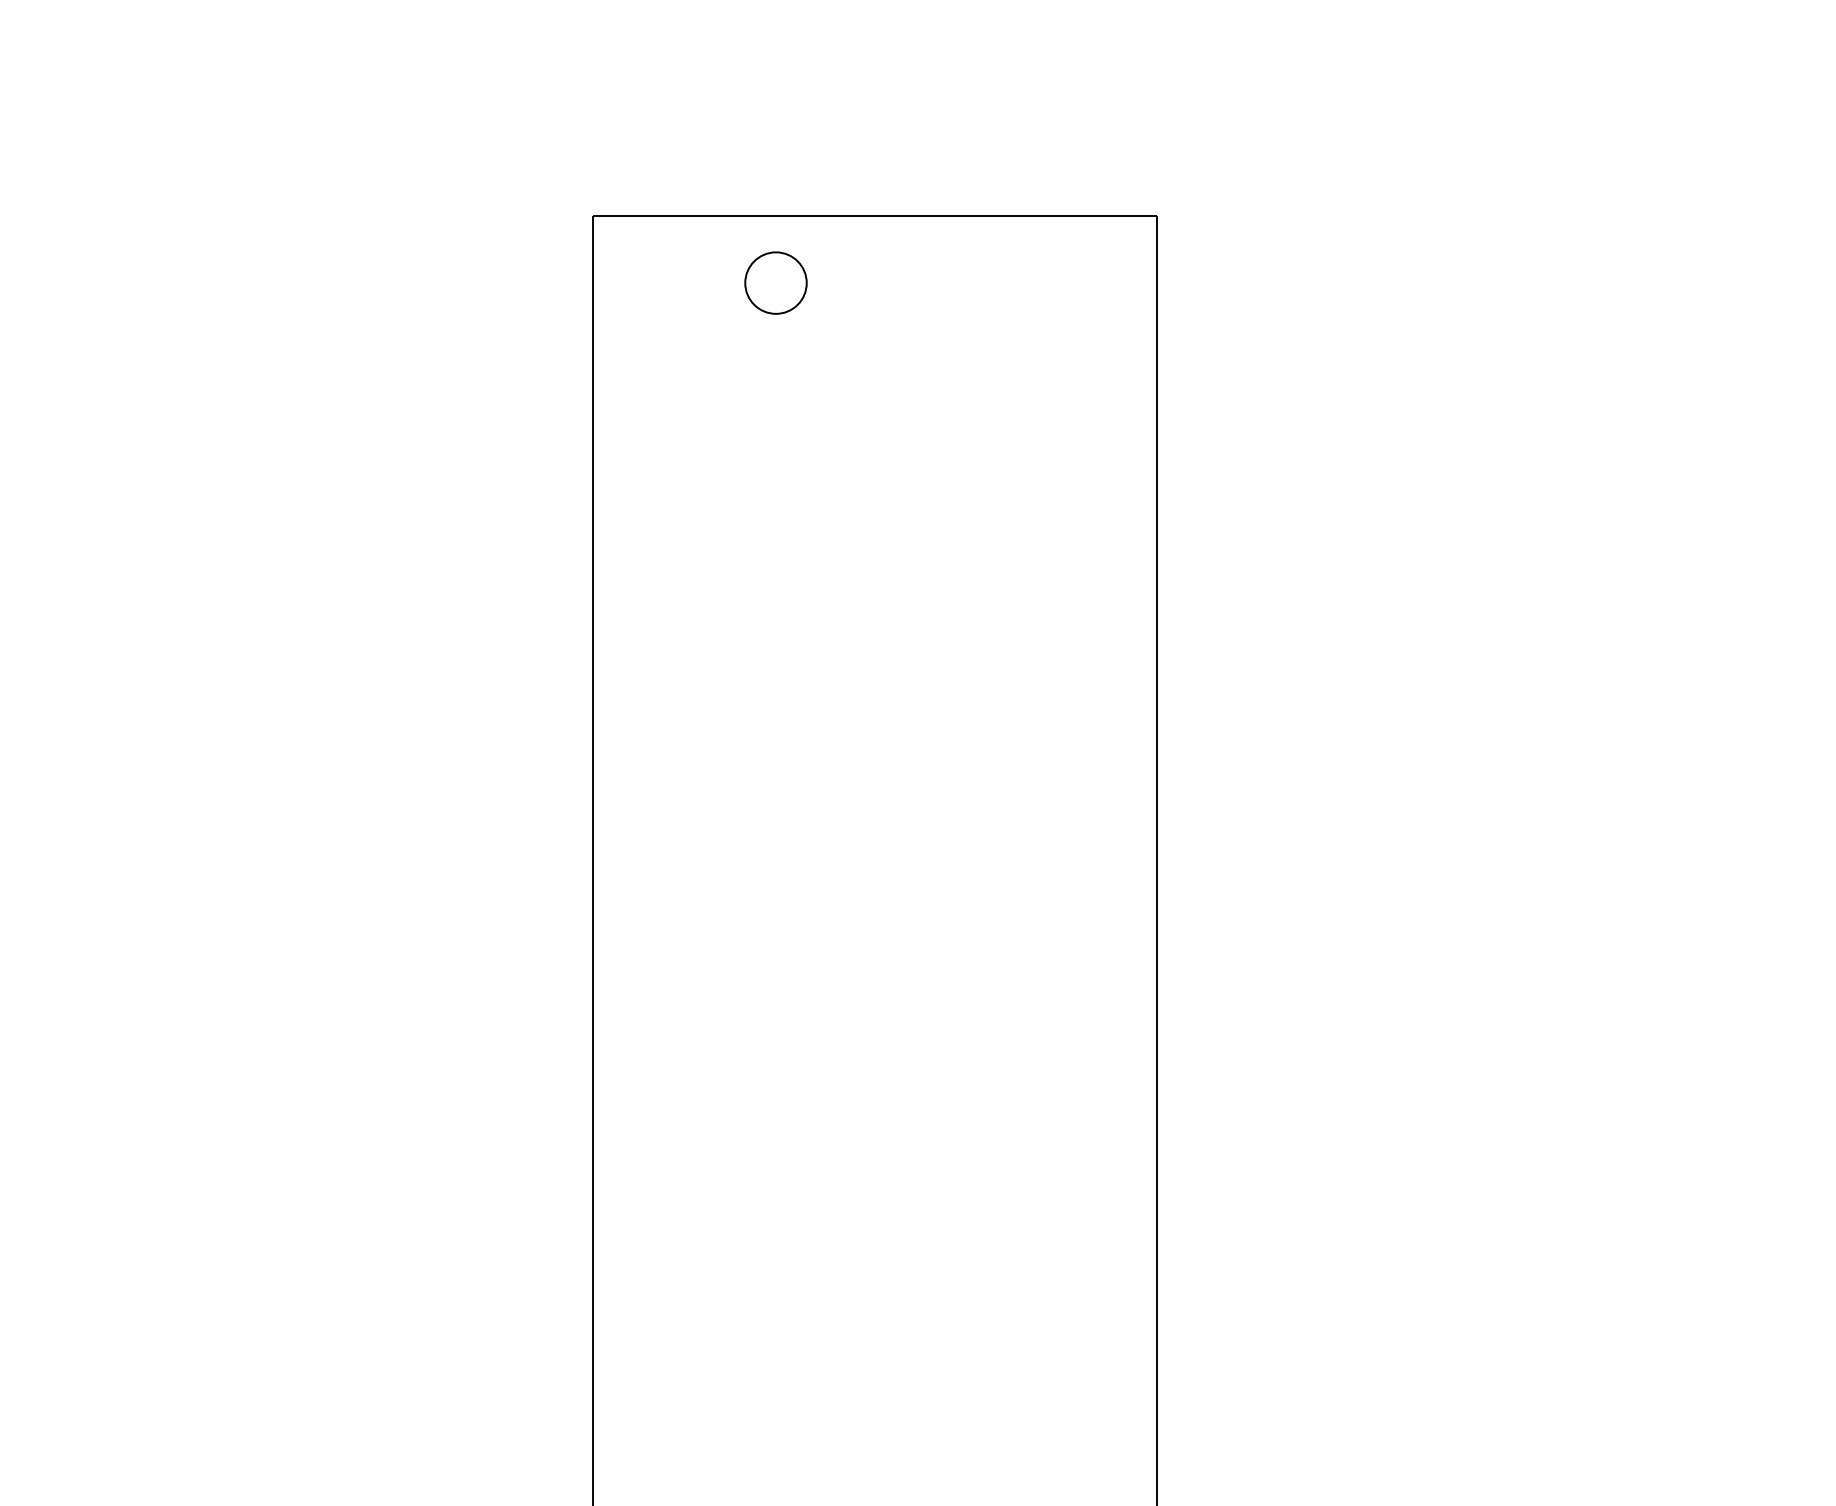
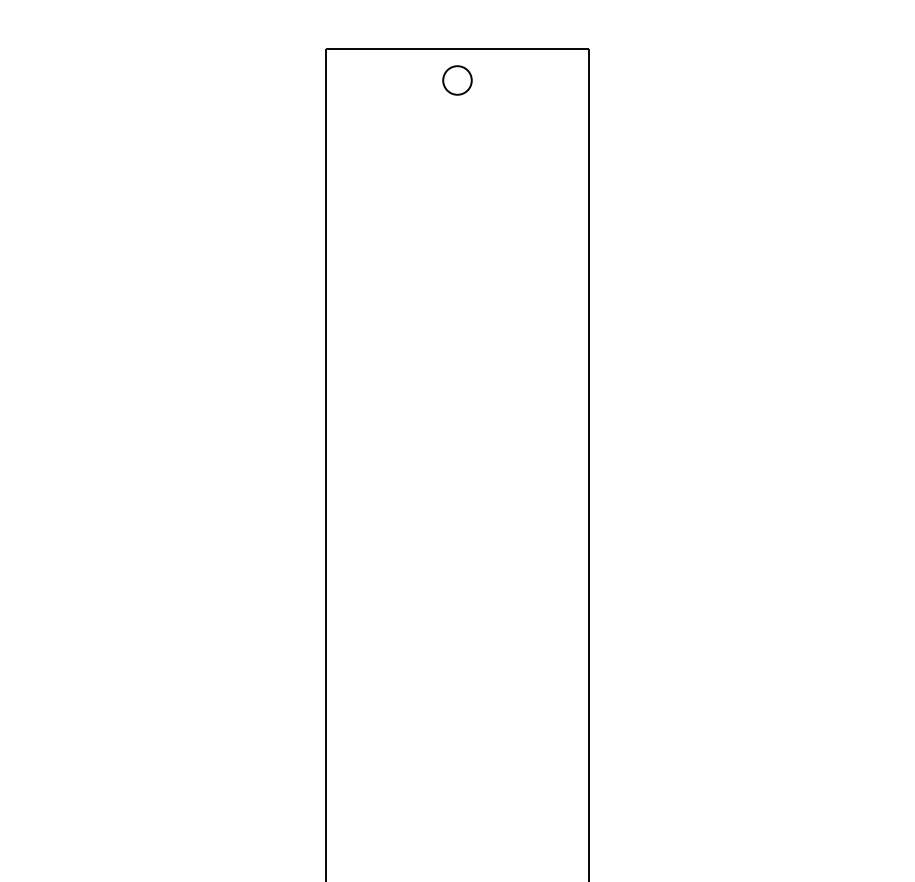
part: (776, 283) -> (457, 80), moved

